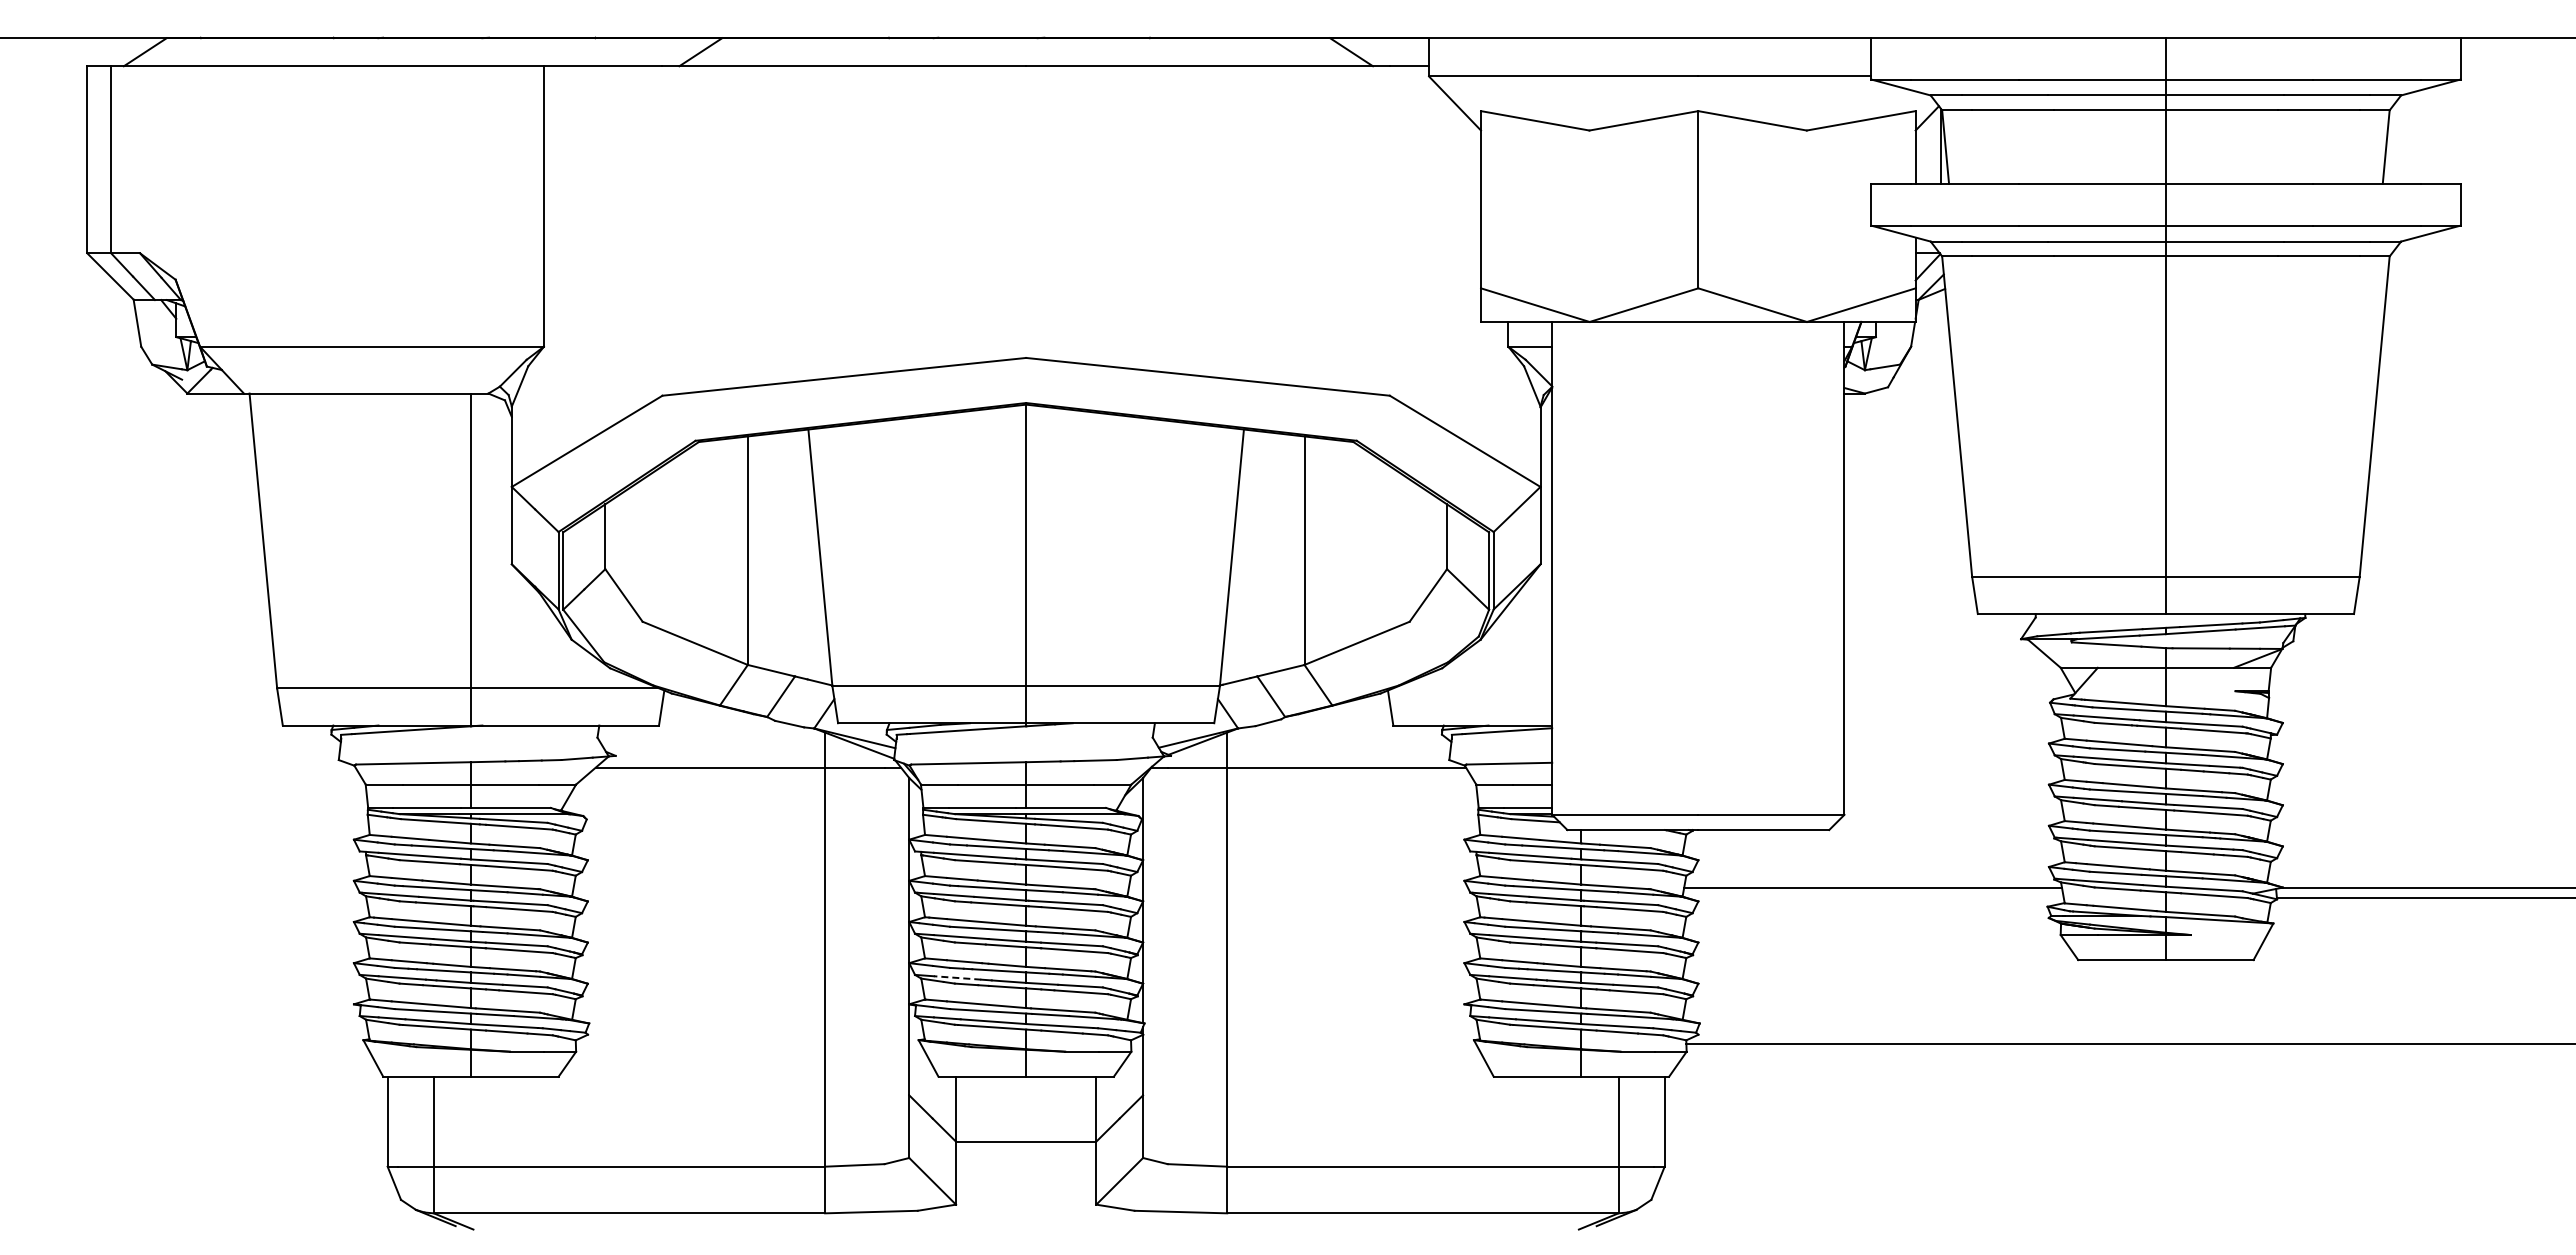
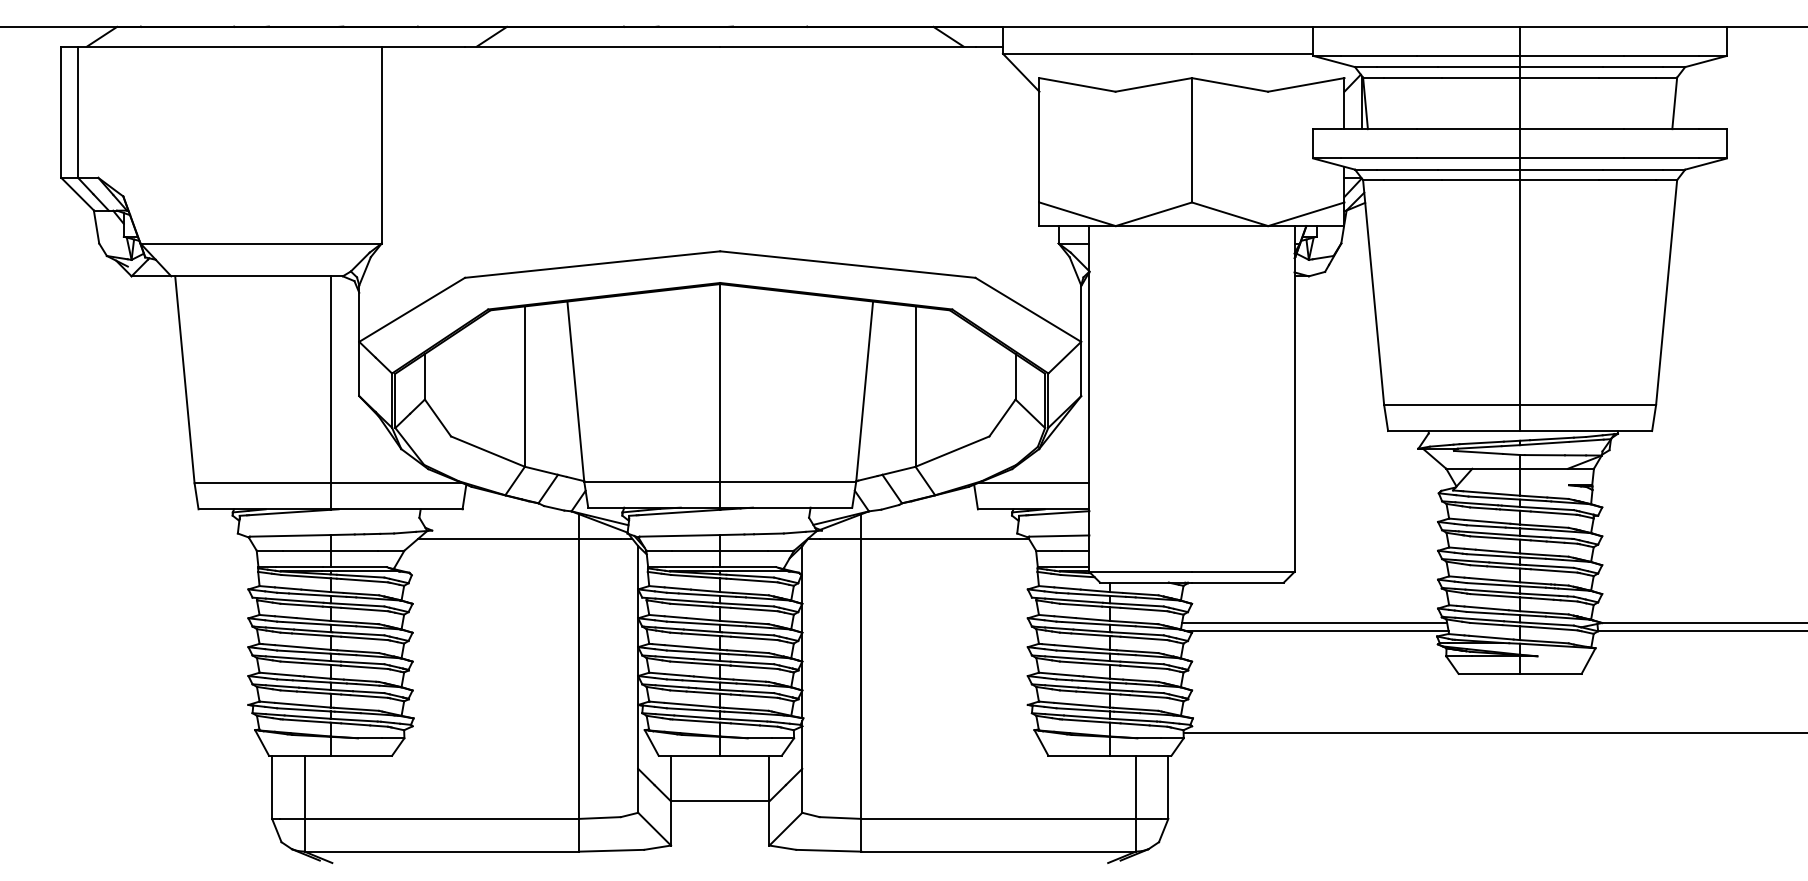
line: (1472, 688) -> (1033, 483), added
line: (1875, 898) -> (1316, 630), added
line: (957, 977) -> (672, 686), dashed -> solid

